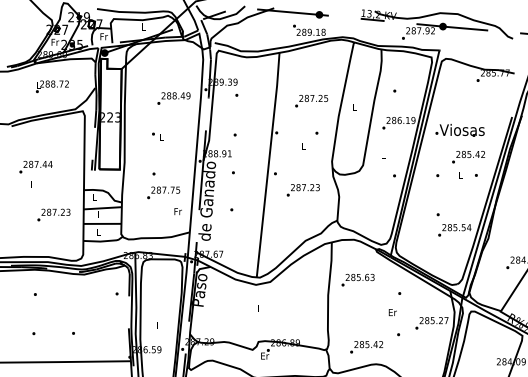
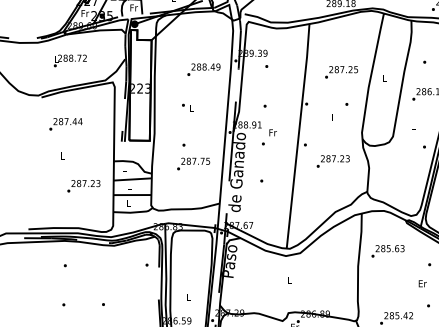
text: (52, 86) -> (70, 60), moved
text: (35, 166) -> (65, 123), moved
text: (177, 211) -> (272, 132), moved

